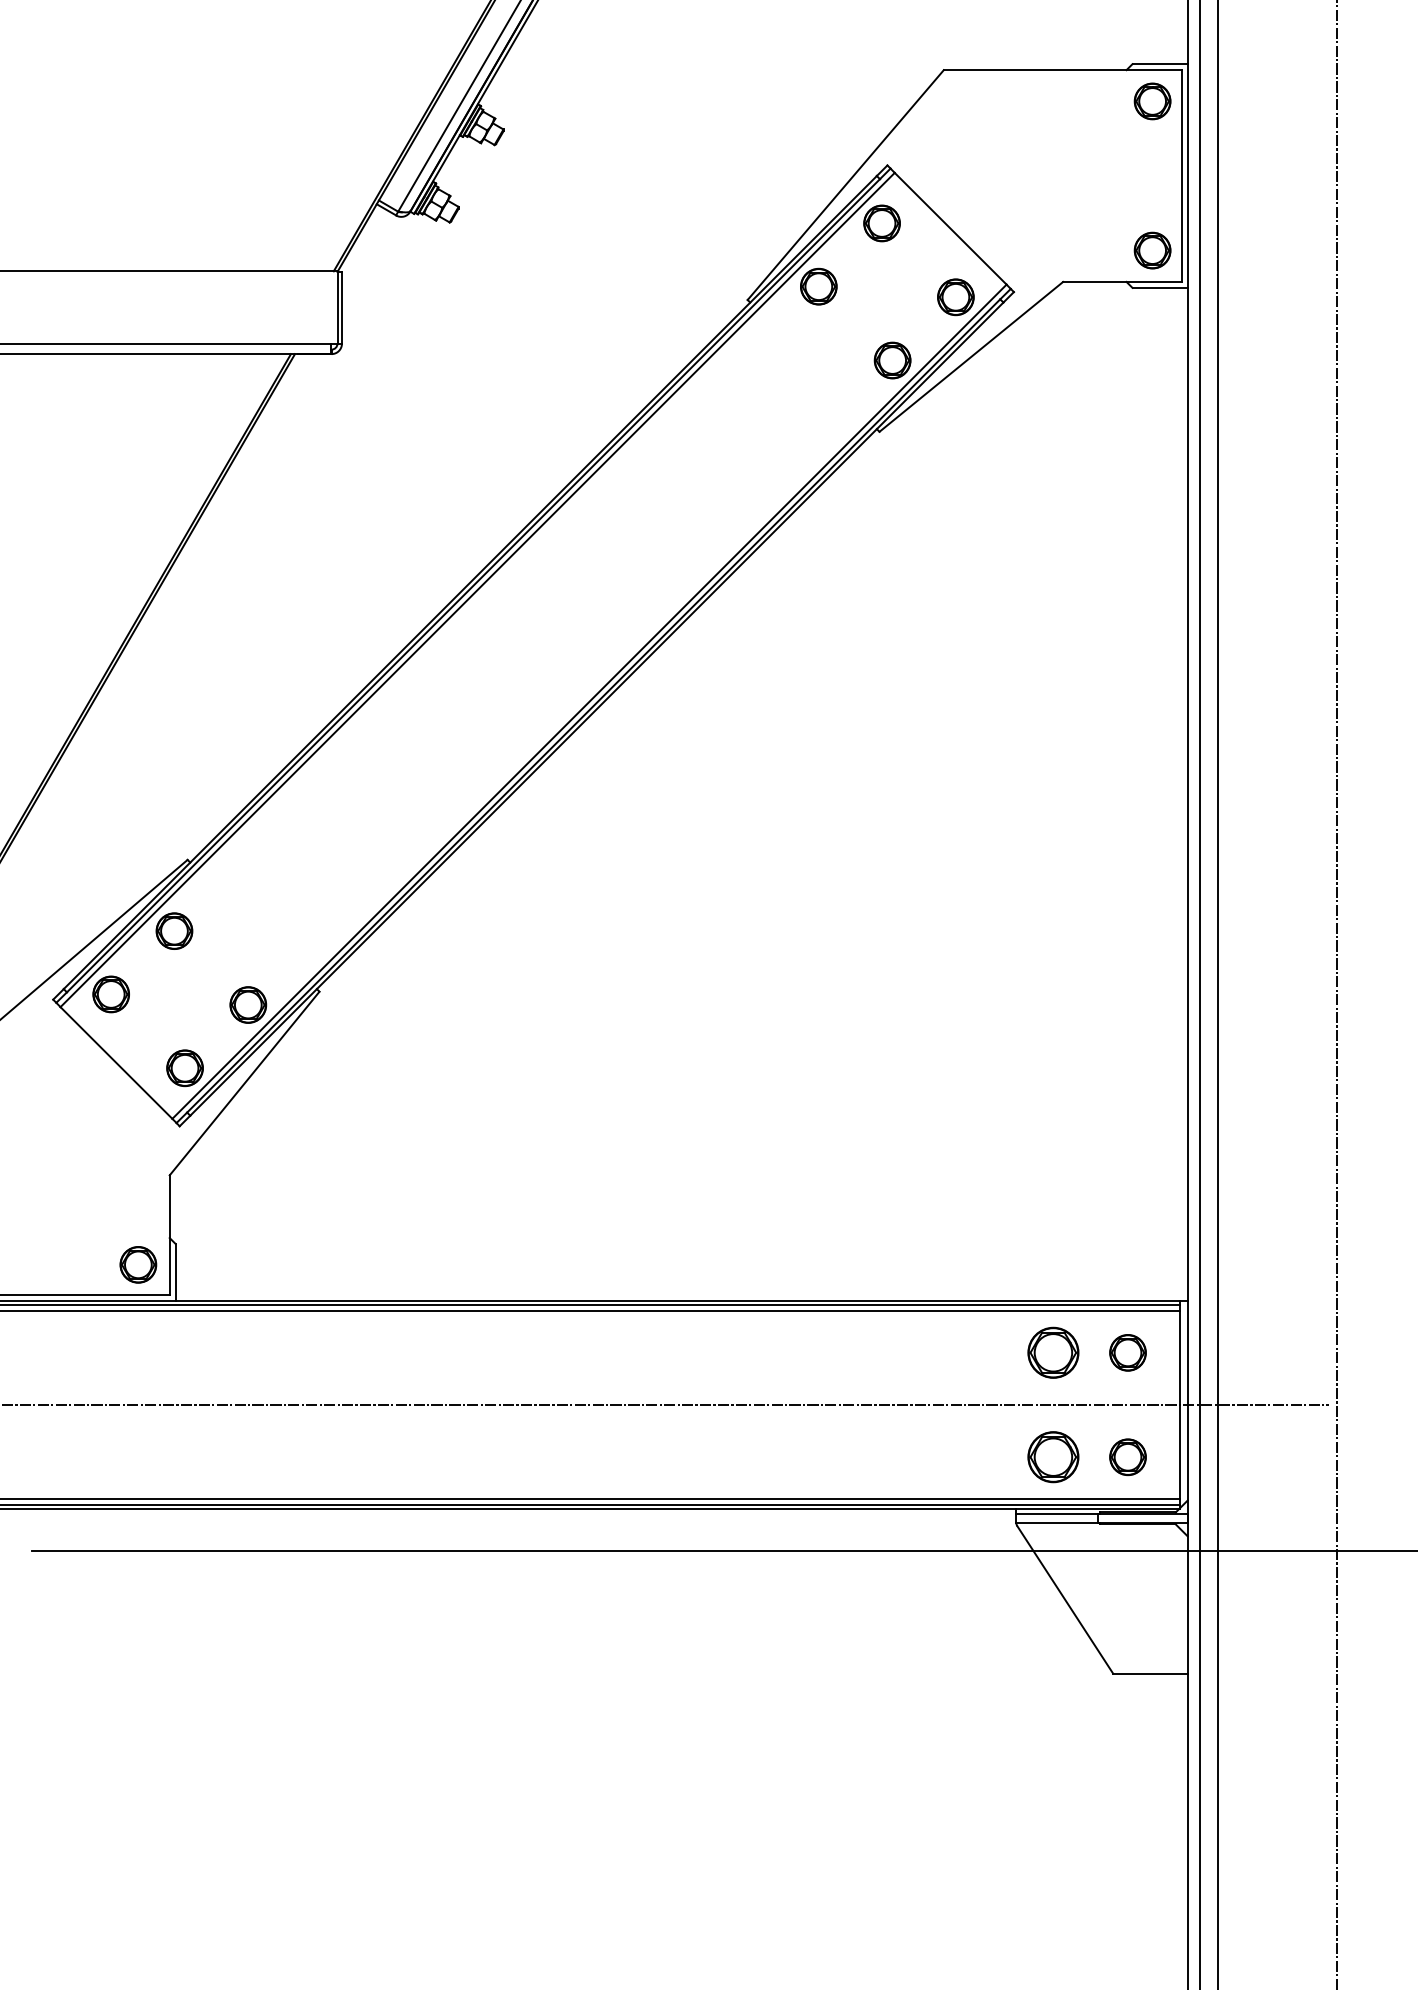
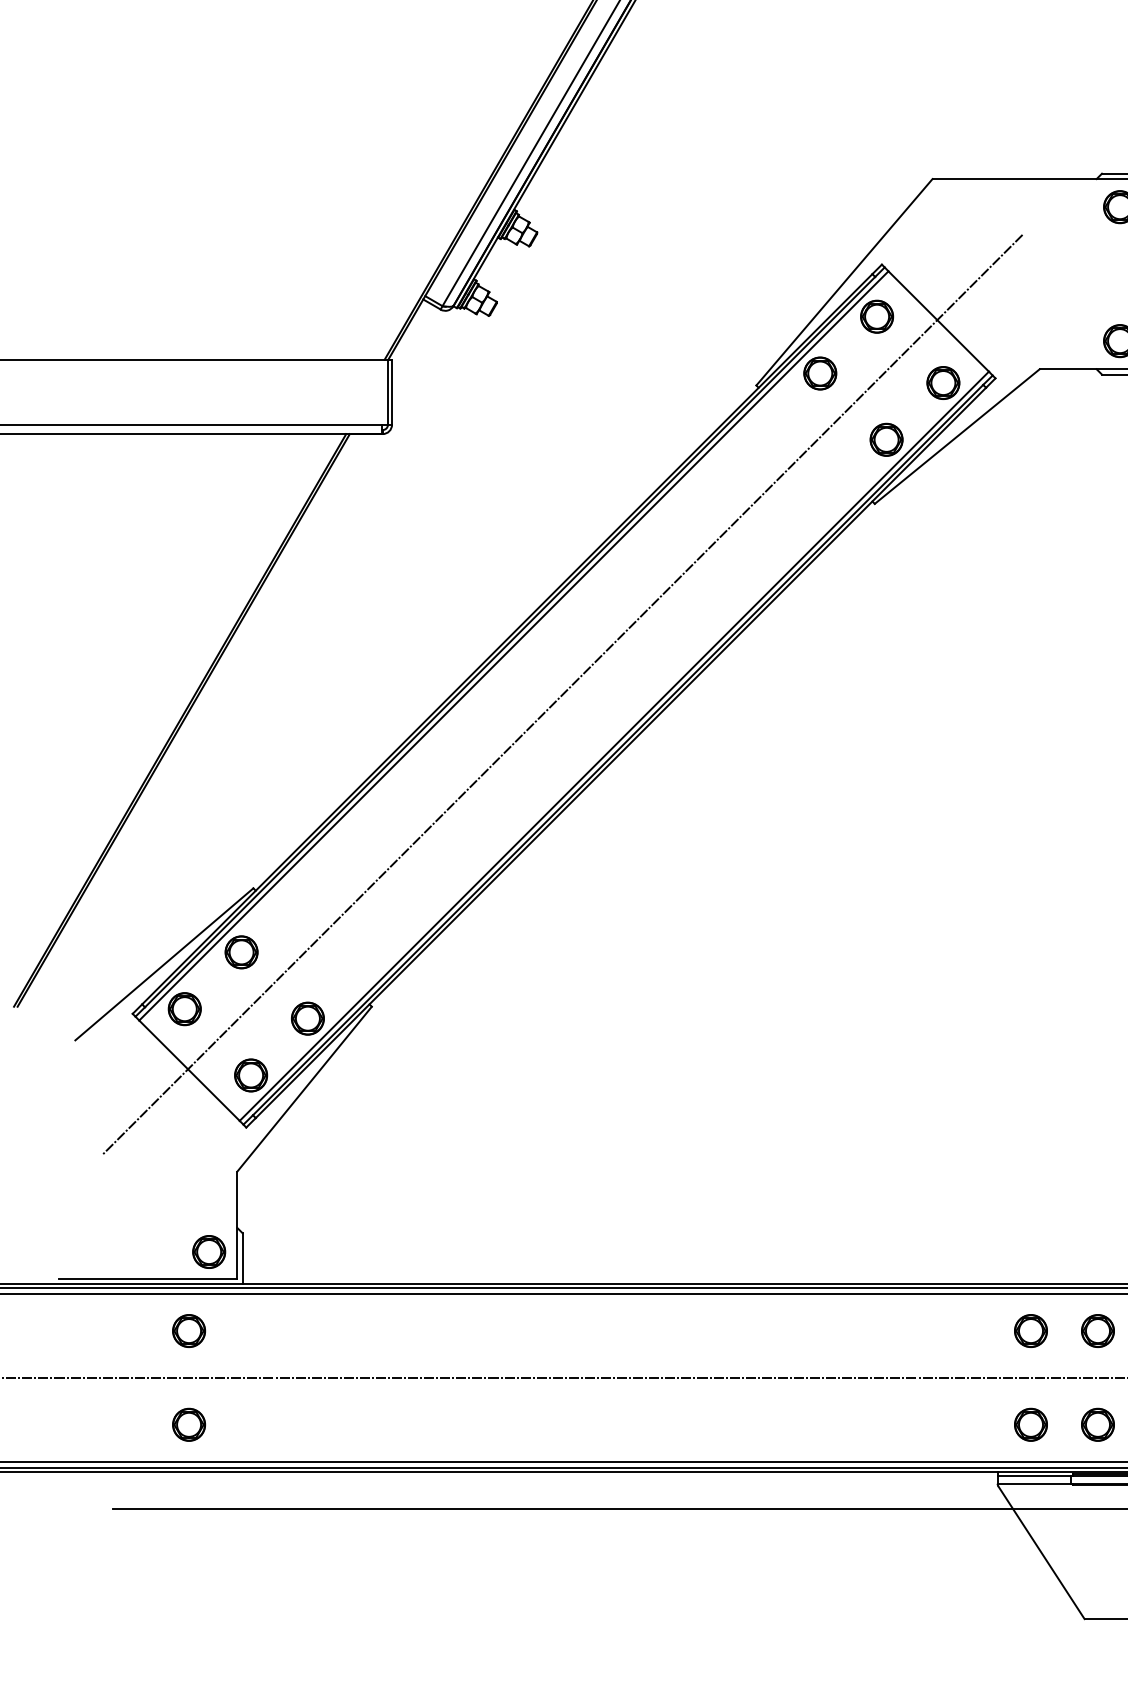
line: (531, 644) -> (562, 694), added
part: (115, 1352) -> (188, 1330), added
part: (1053, 1352) -> (1031, 1330), size x0.71
part: (115, 1457) -> (188, 1425), added
part: (1053, 1457) -> (1031, 1425), size x0.71

